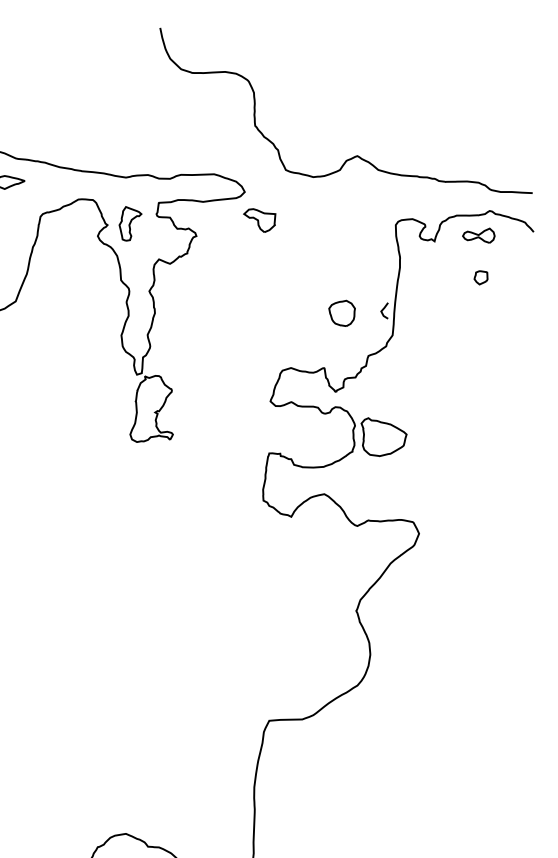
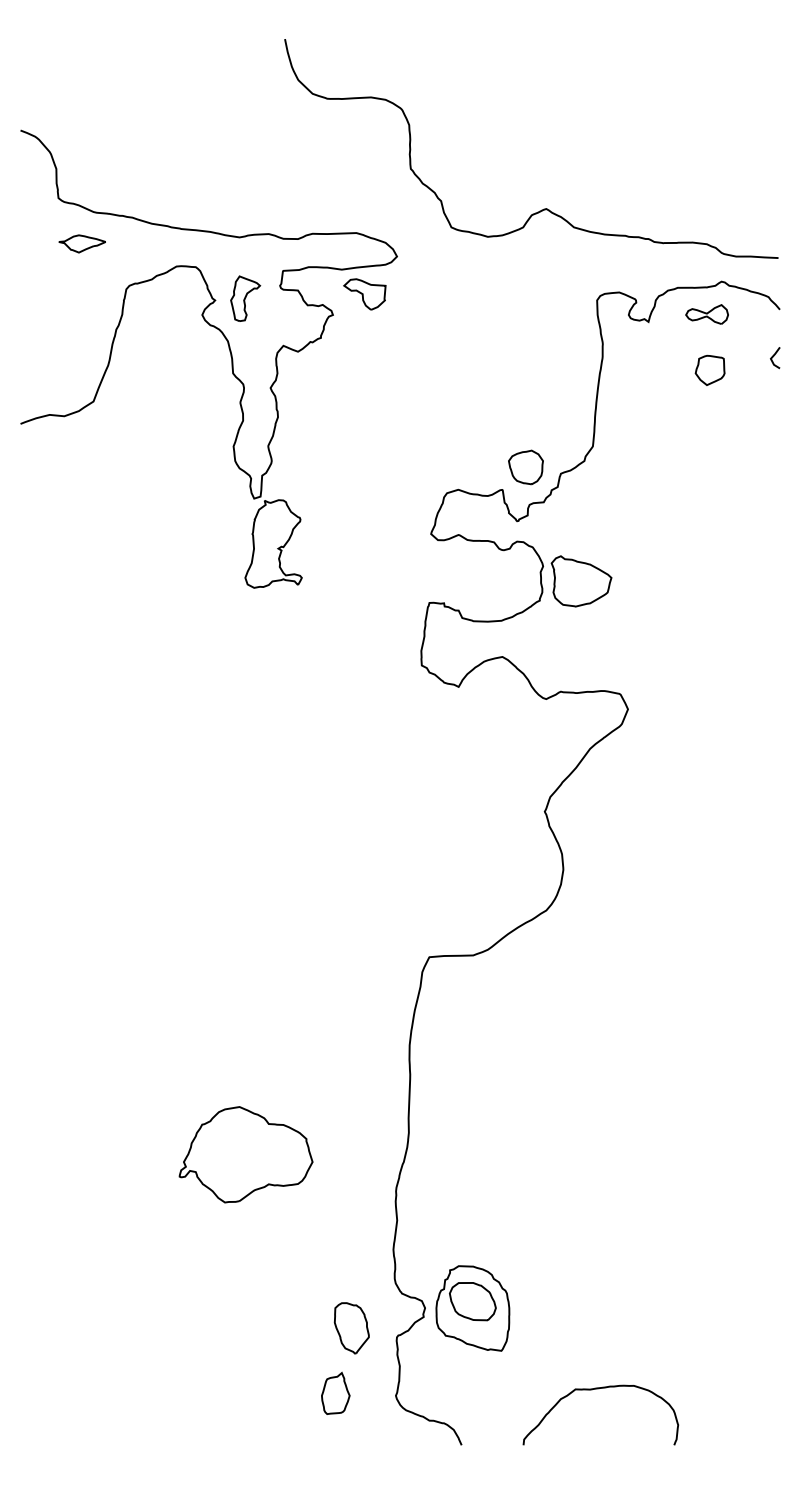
part: (259, 220) -> (364, 294), moved
part: (480, 277) -> (709, 369), size x1.67
line: (384, 309) -> (774, 356), moved
part: (341, 313) -> (525, 467), moved

